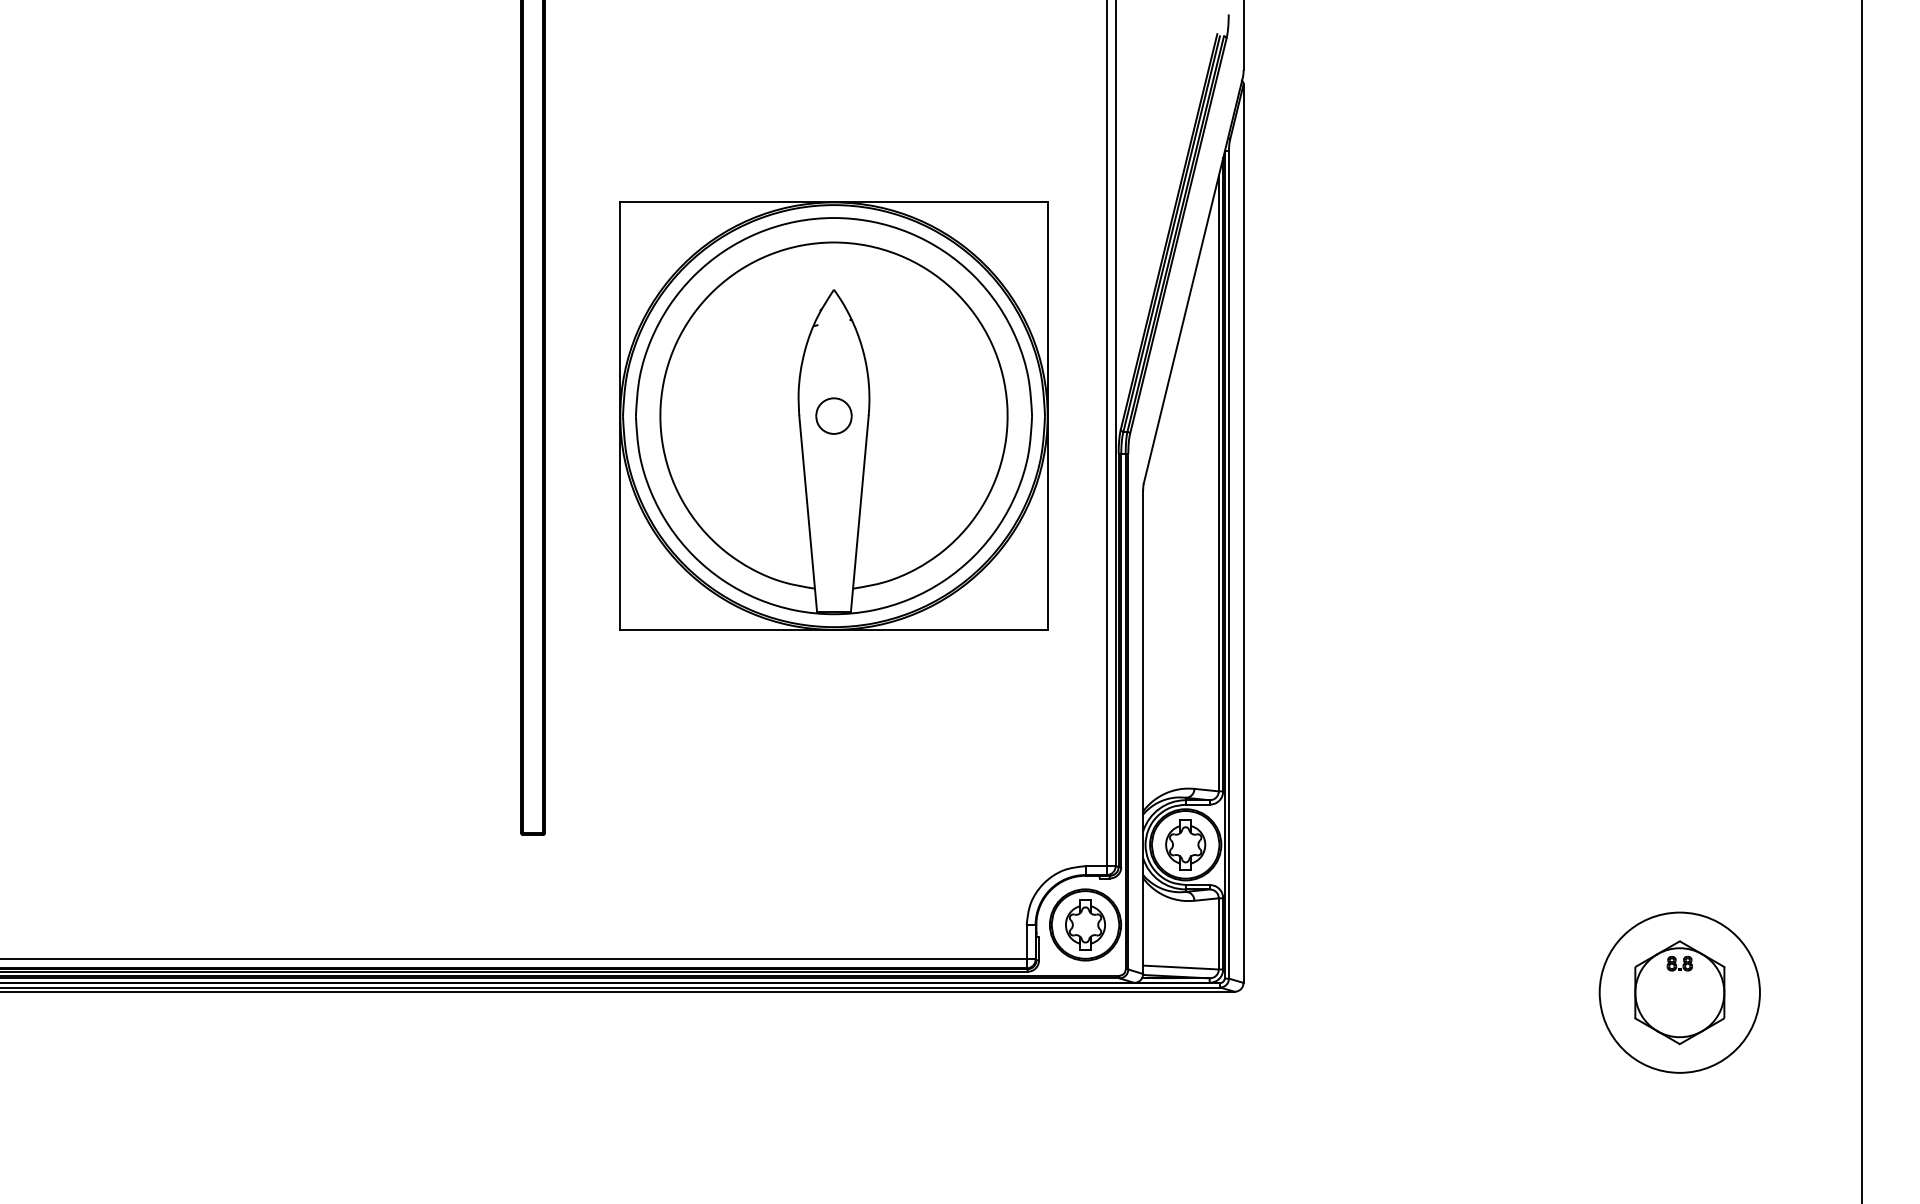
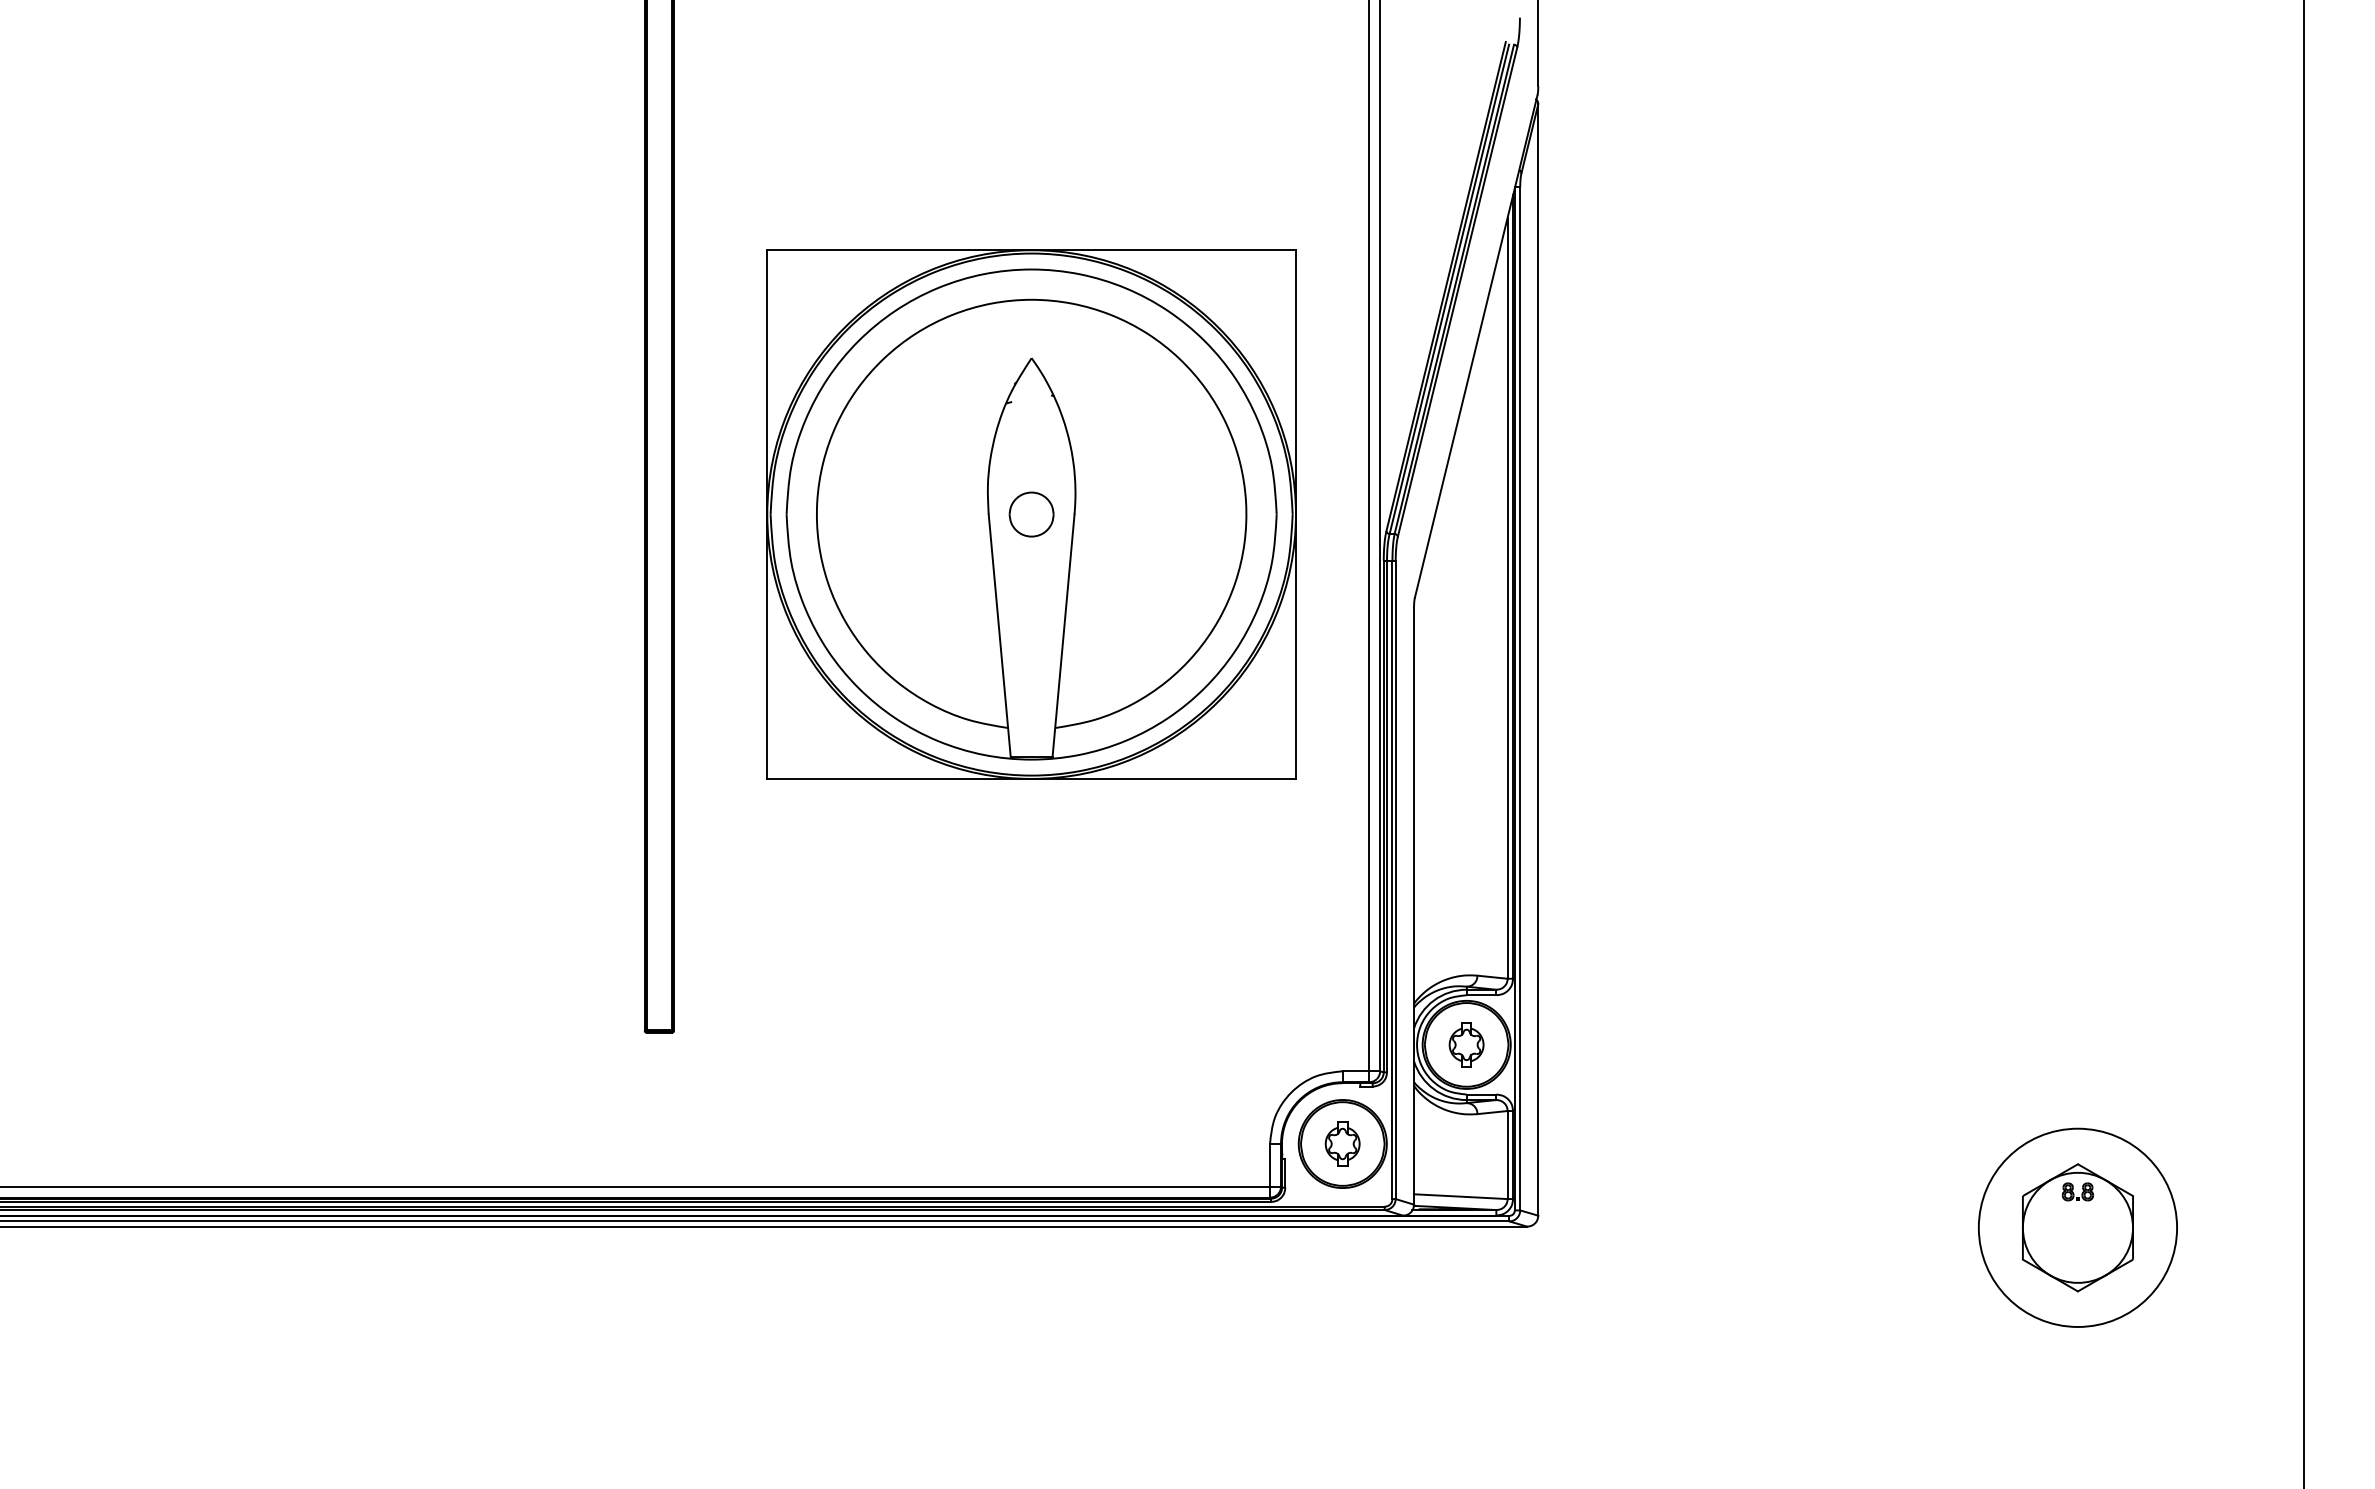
part: (1185, 844) -> (1466, 1044), size x0.7
part: (1085, 924) -> (1342, 1143), size x0.7

